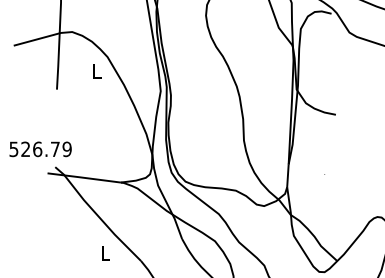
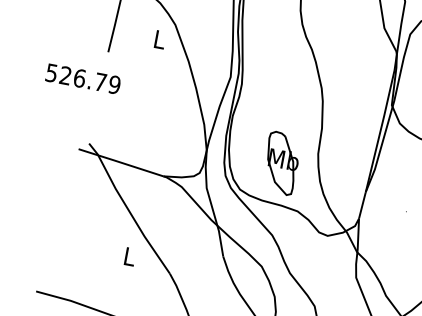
text: (40, 149) -> (83, 79), moved
part: (214, 153) -> (280, 162), added

